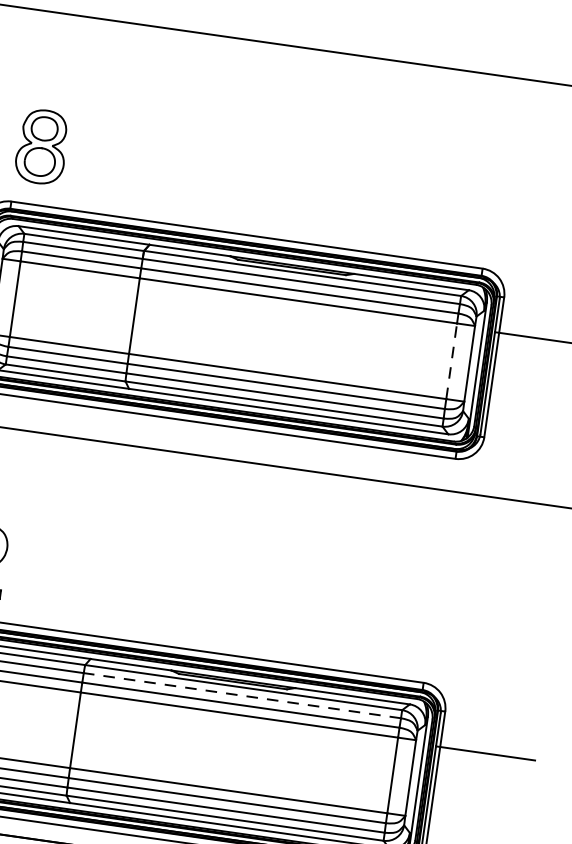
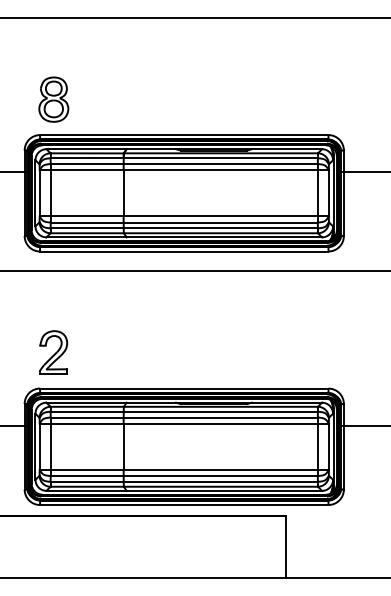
line: (451, 359) -> (317, 192), dashed -> solid
line: (241, 695) -> (220, 411), dashed -> solid

